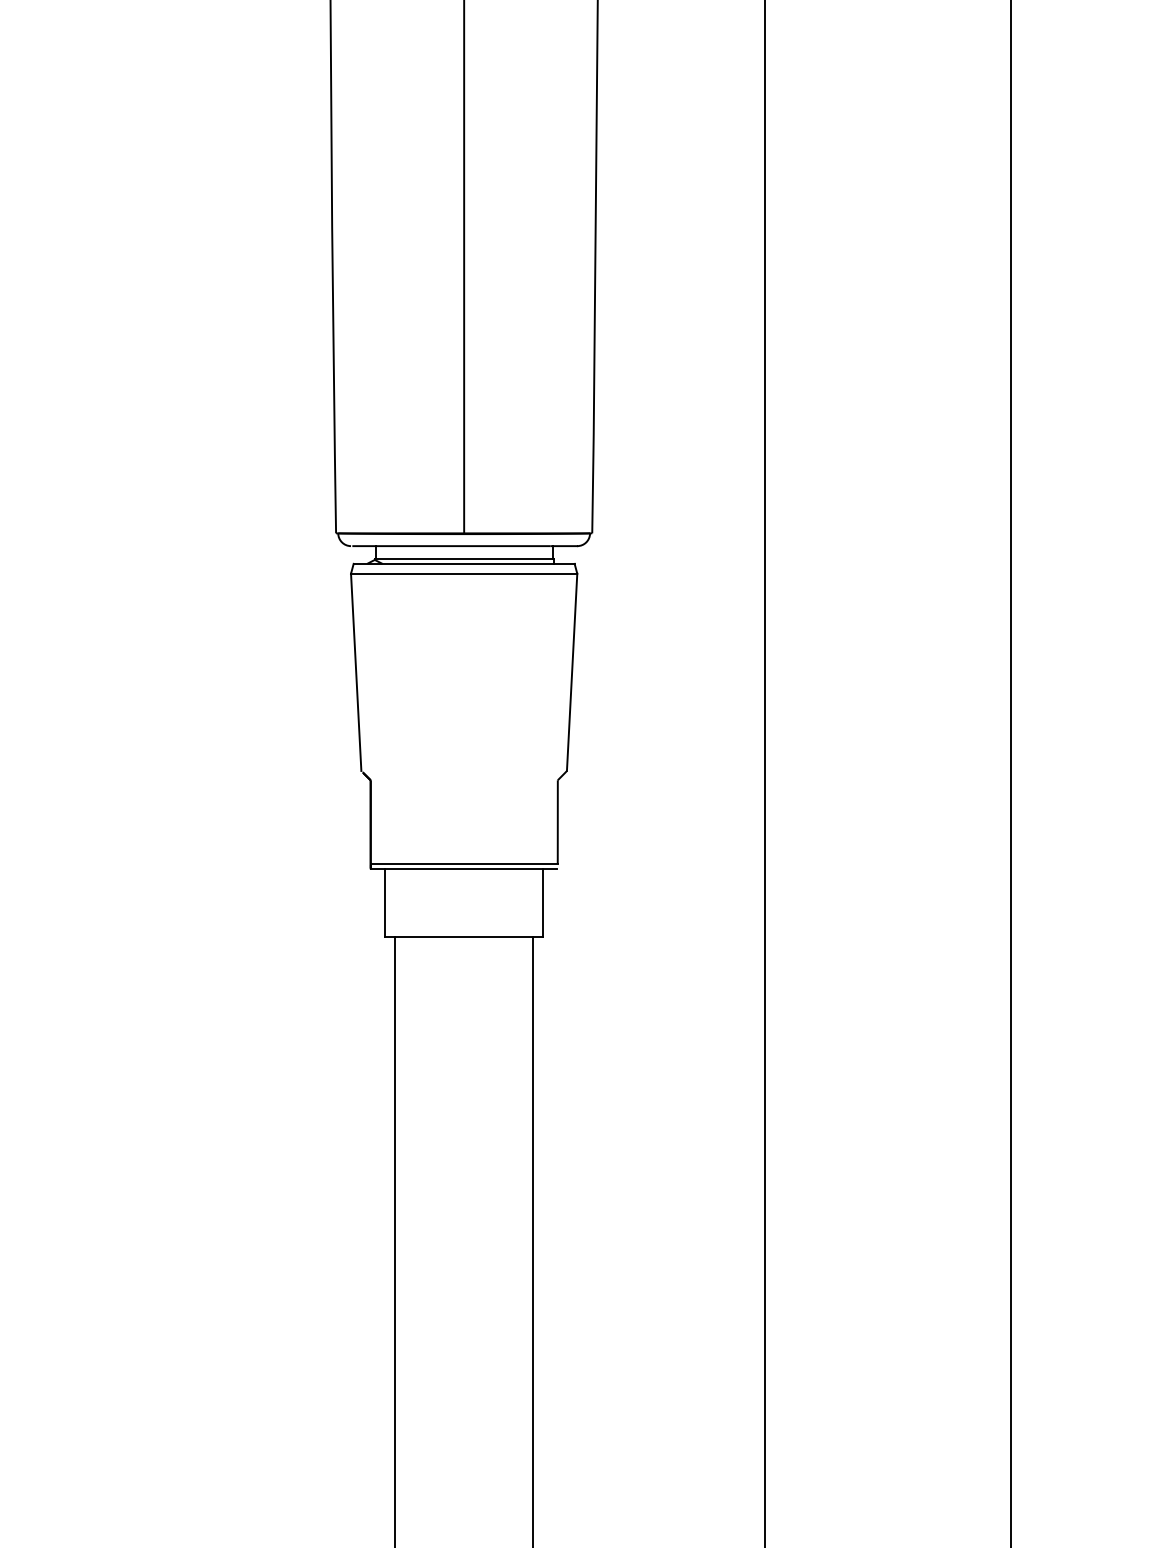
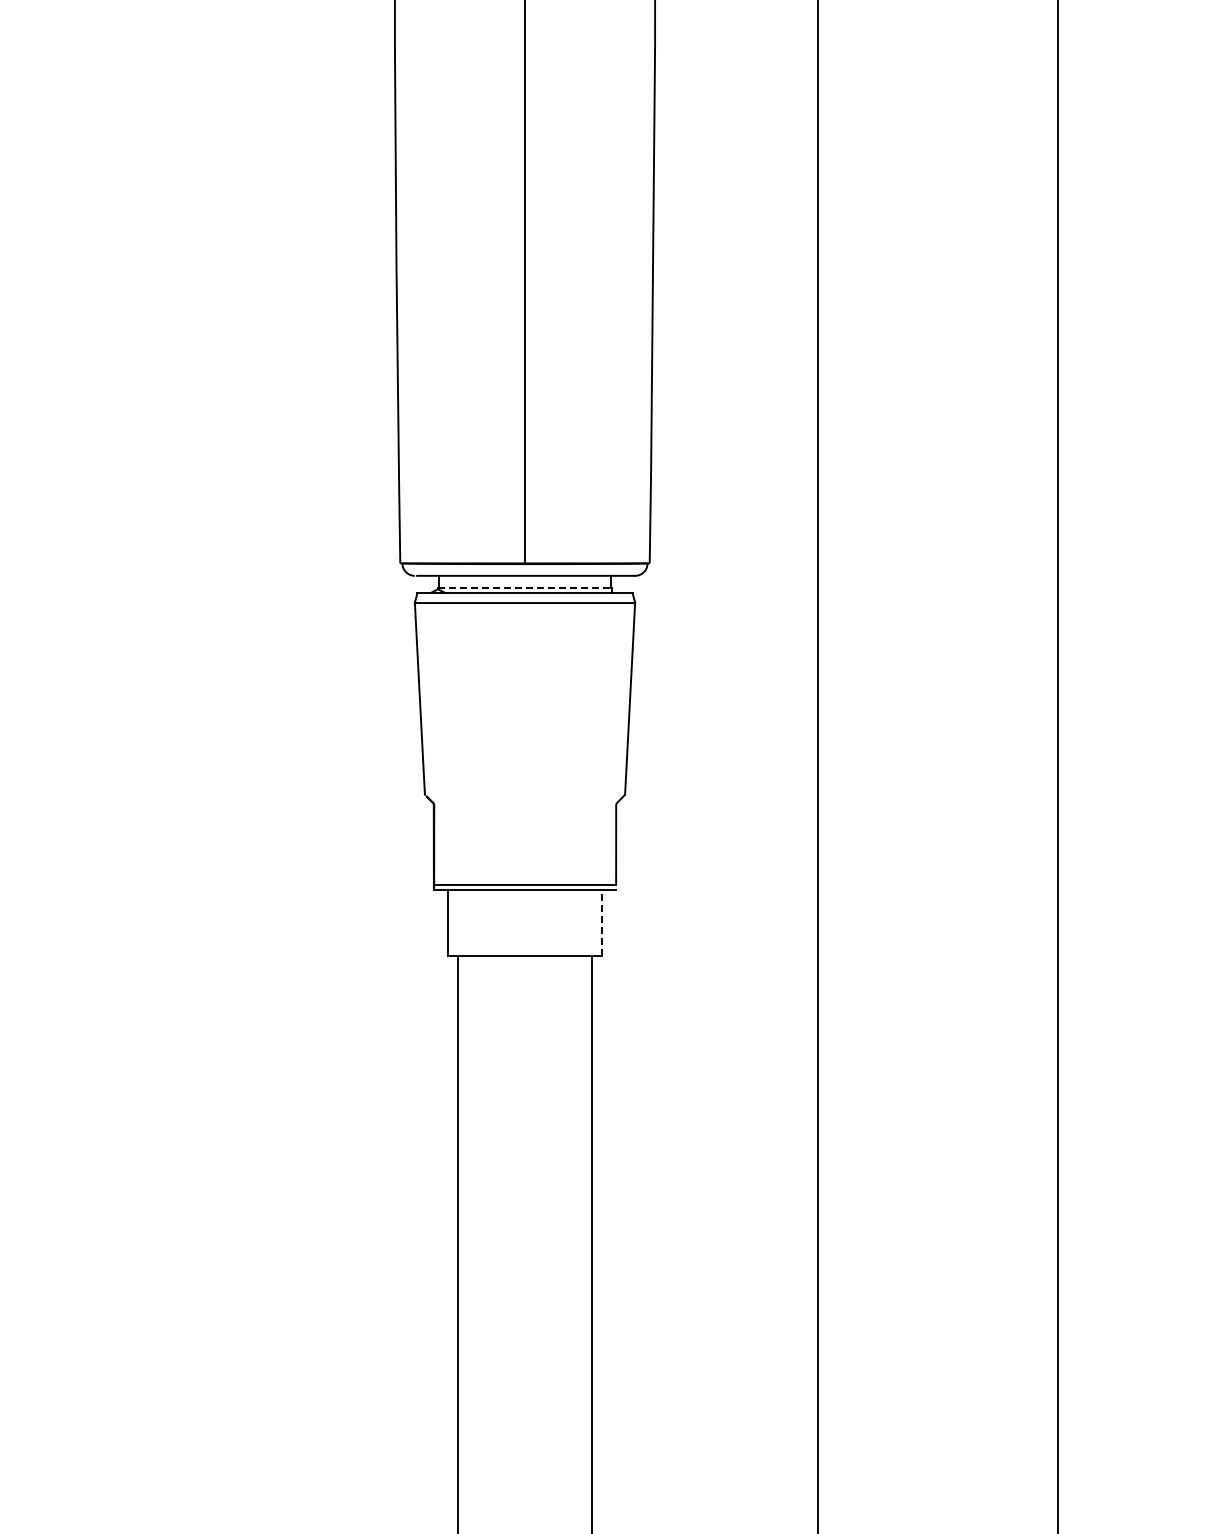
line: (464, 559) -> (525, 588), solid -> dashed
line: (542, 902) -> (601, 922), solid -> dashed

